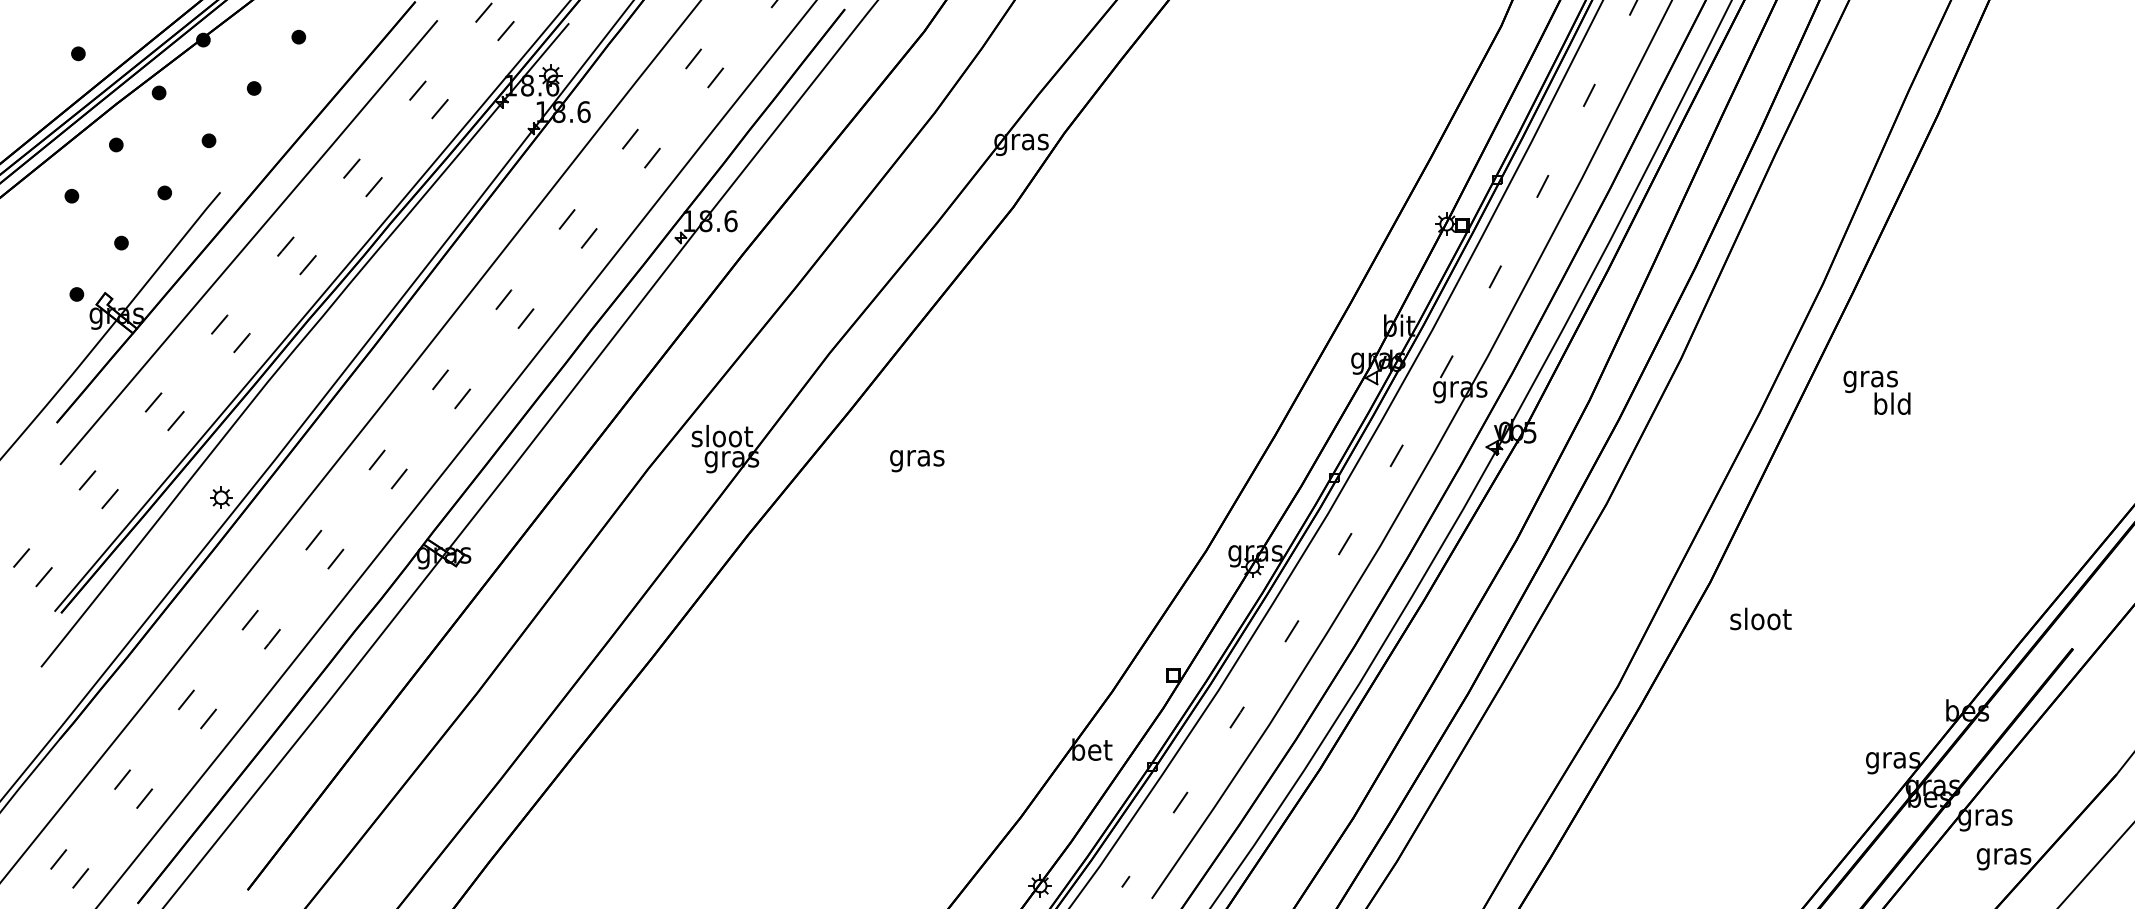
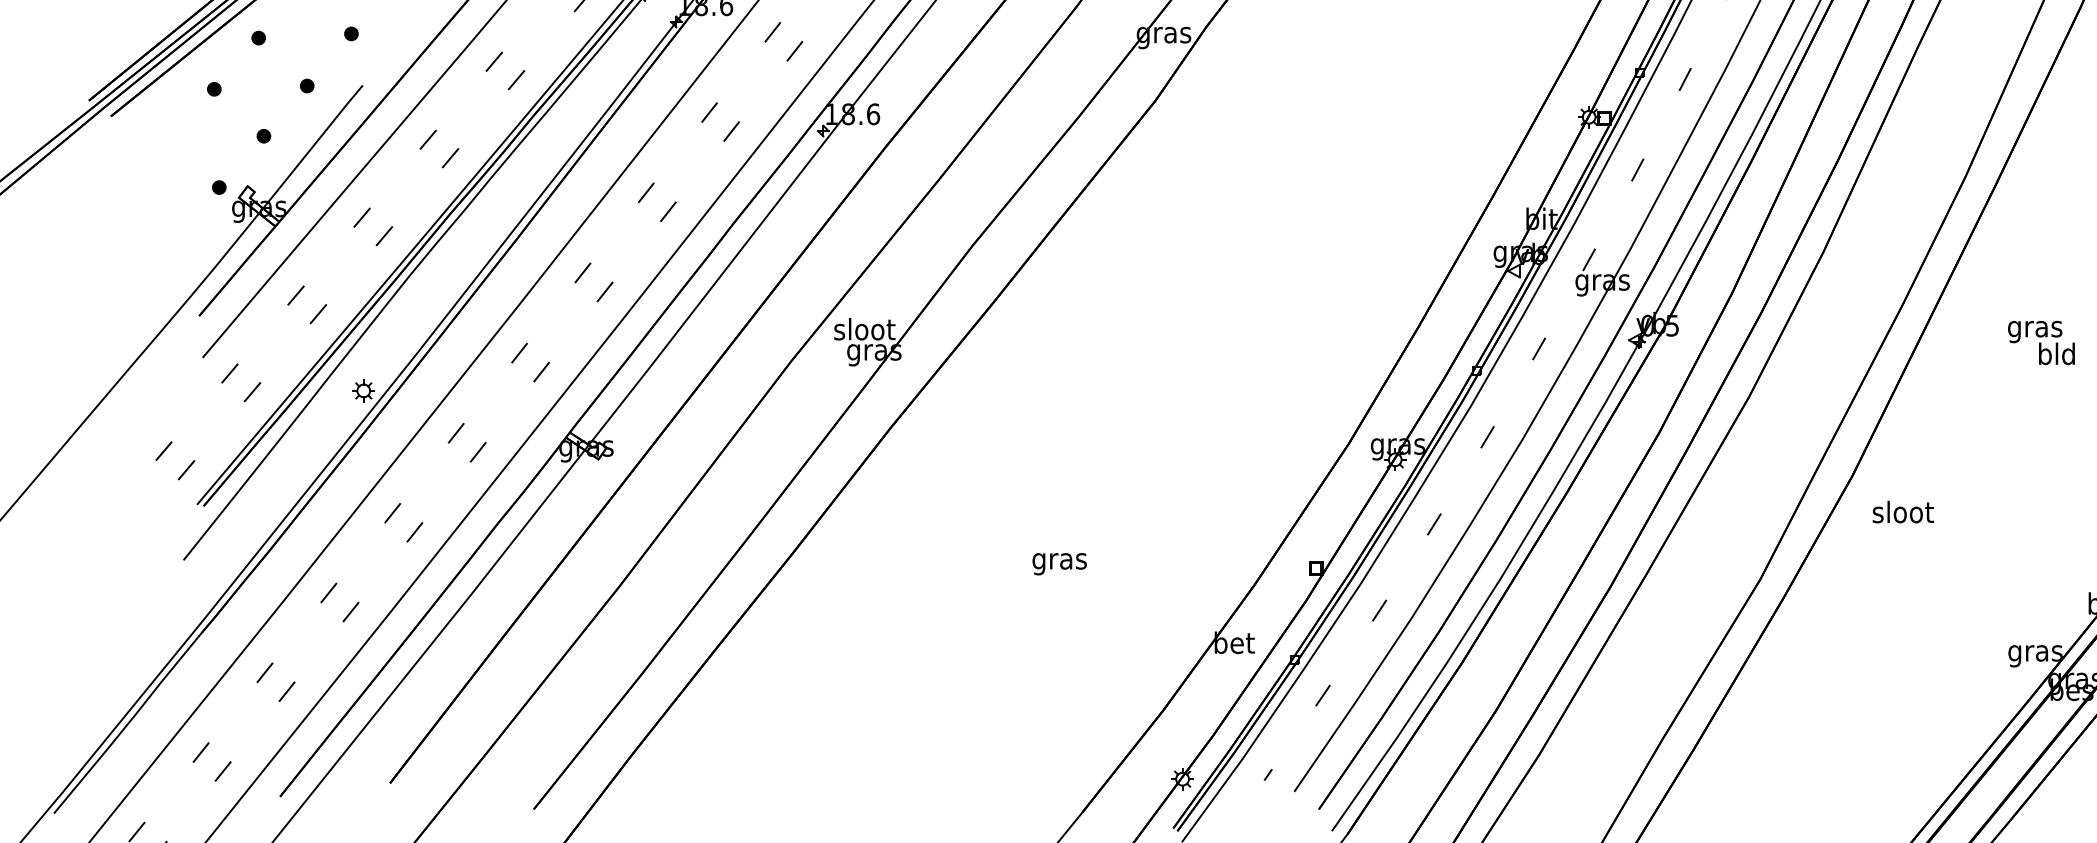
text: (1876, 392) -> (2040, 342), moved
text: (917, 461) -> (1059, 564), moved

